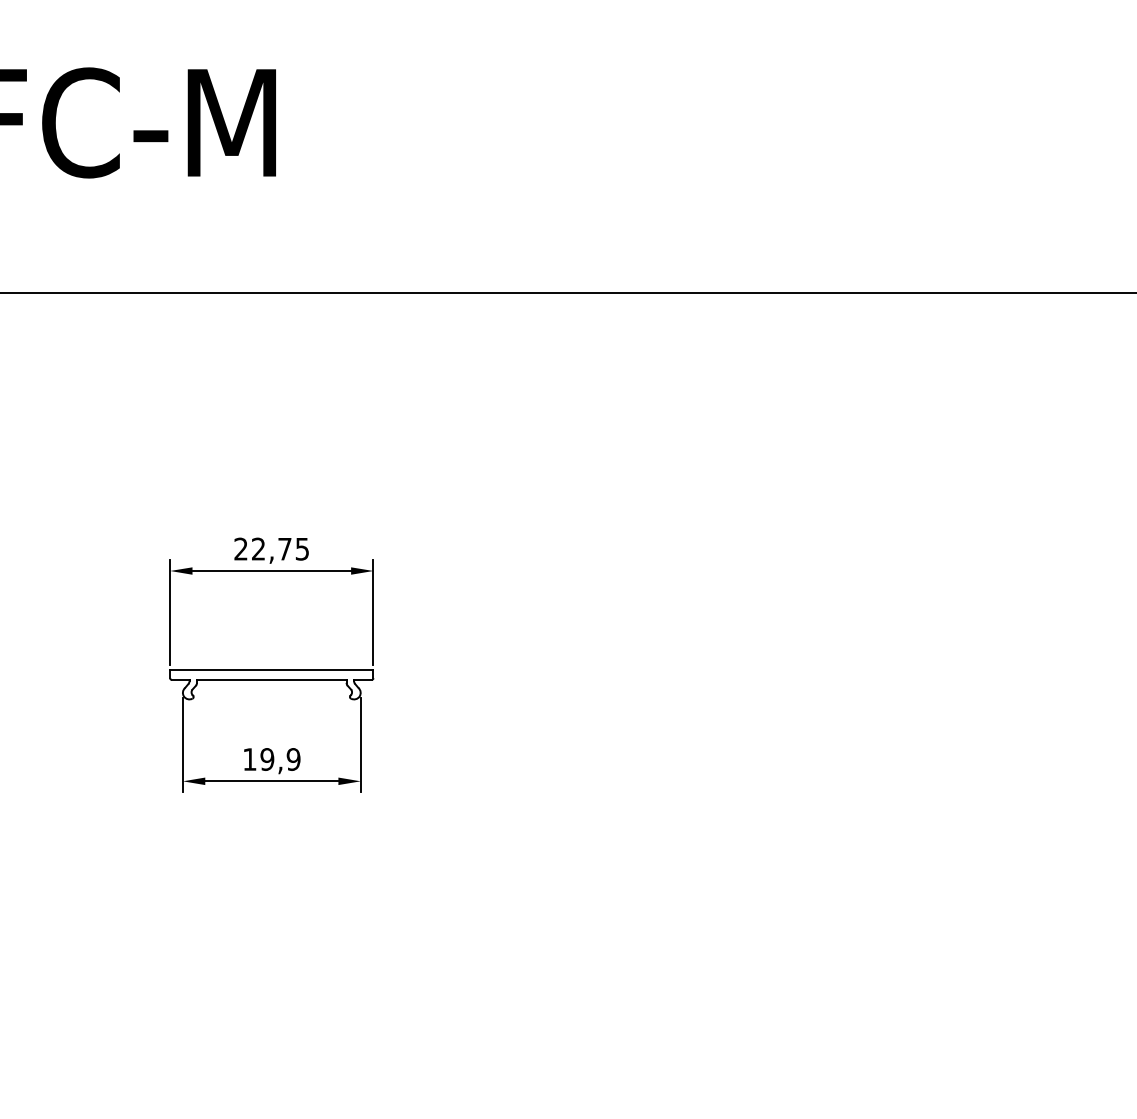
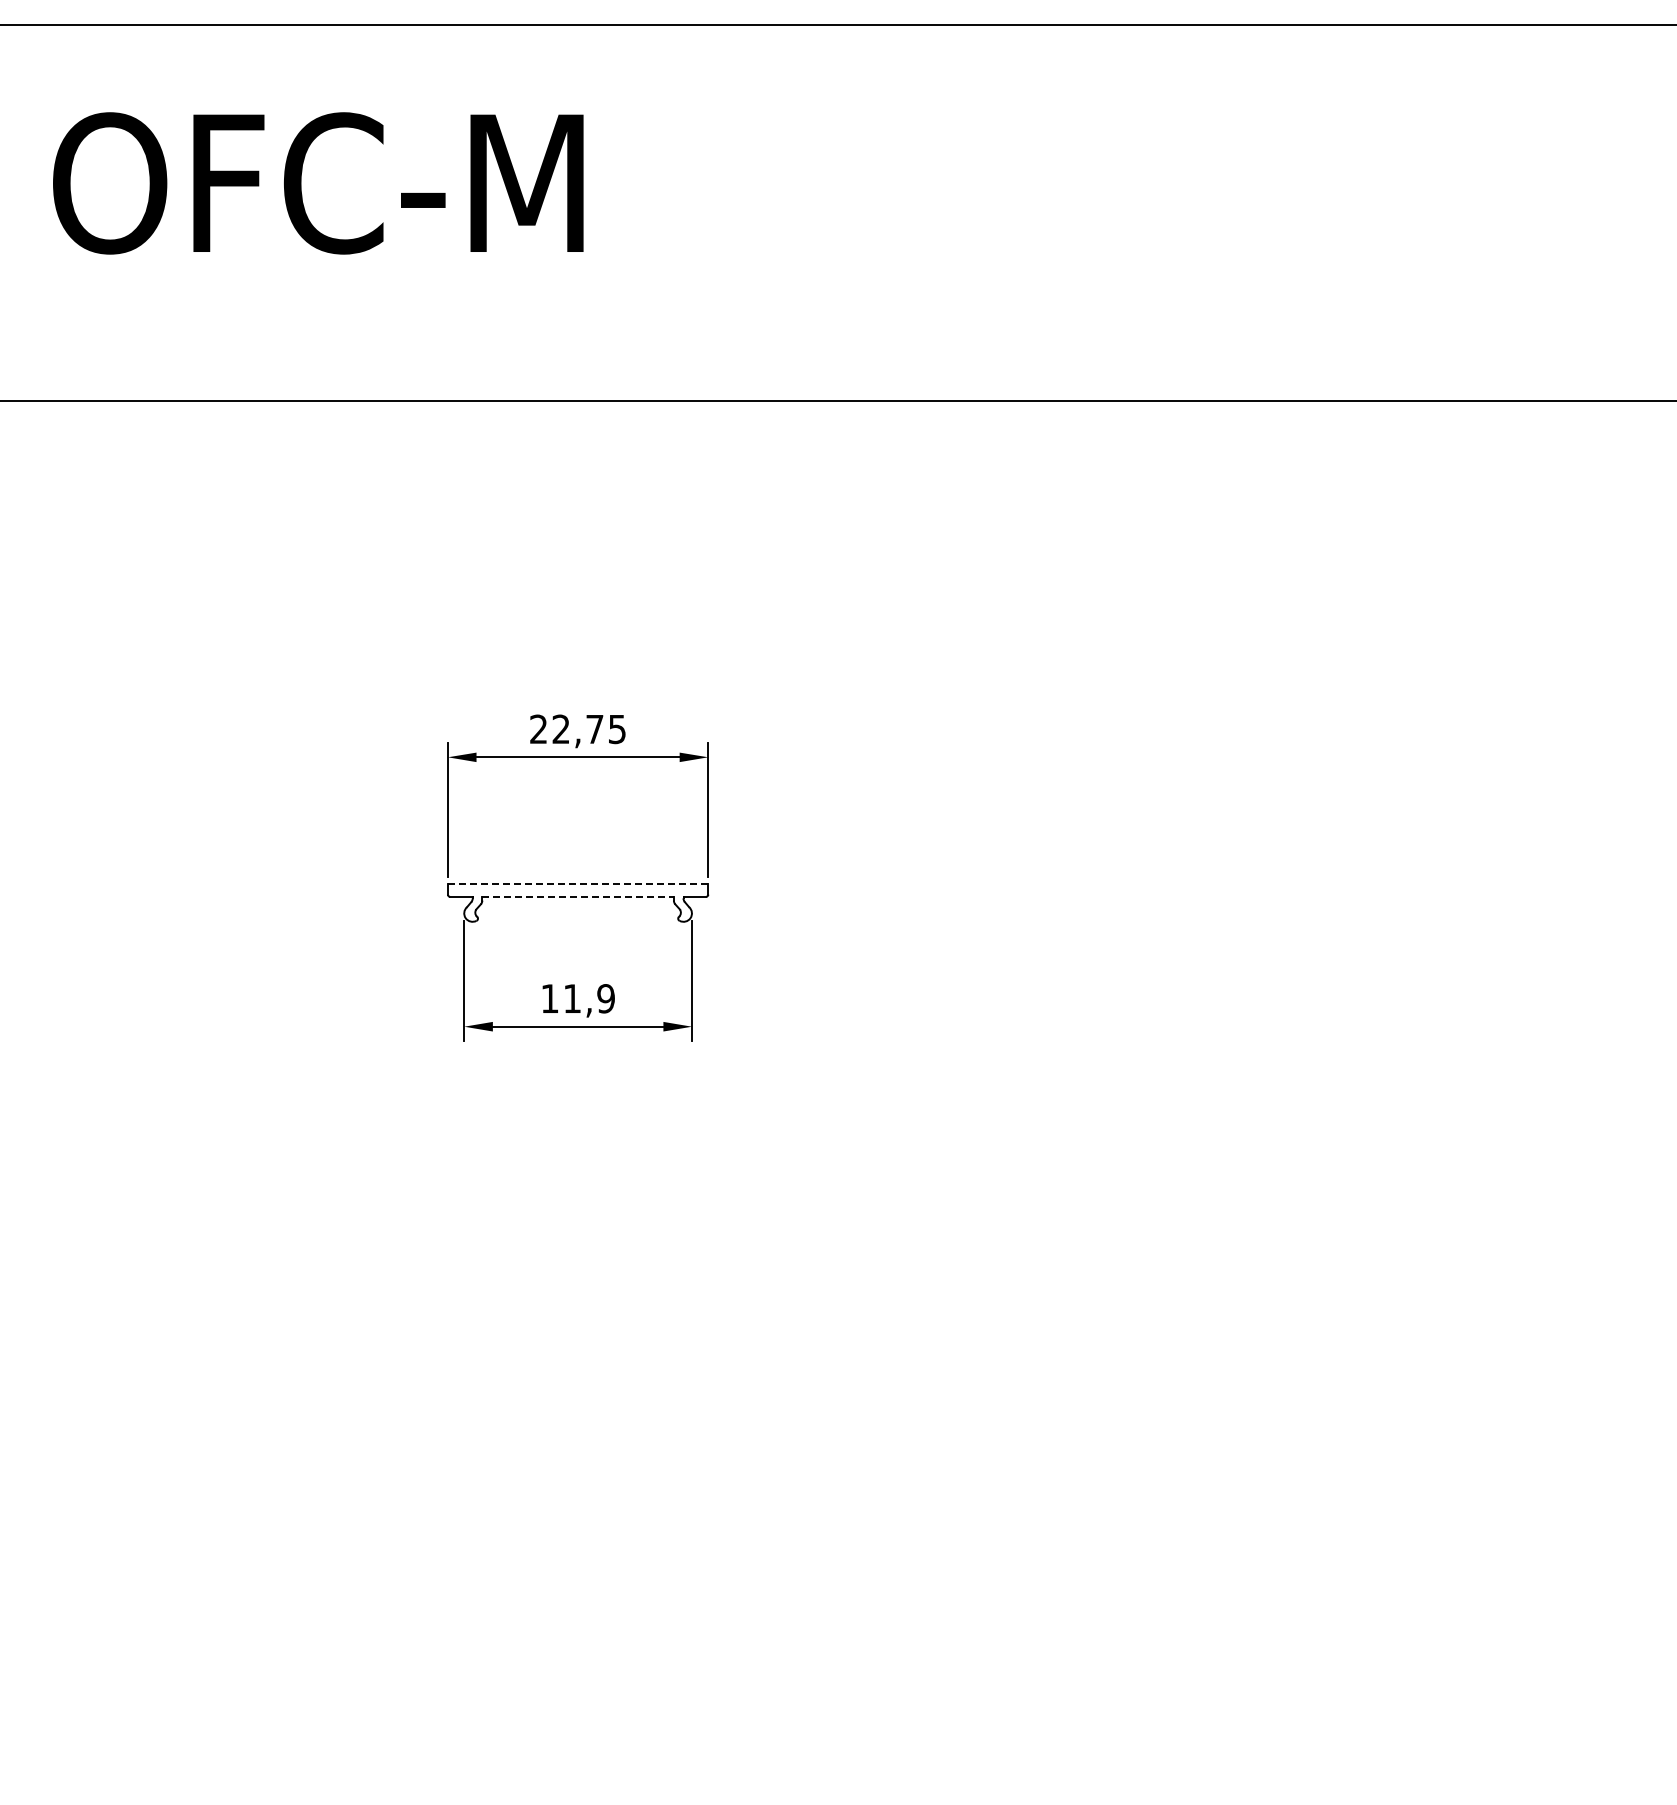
line: (272, 670) -> (578, 884), solid -> dashed
line: (272, 679) -> (578, 896), solid -> dashed
text: (267, 759) -> (572, 998), 19,9 -> 11,9

